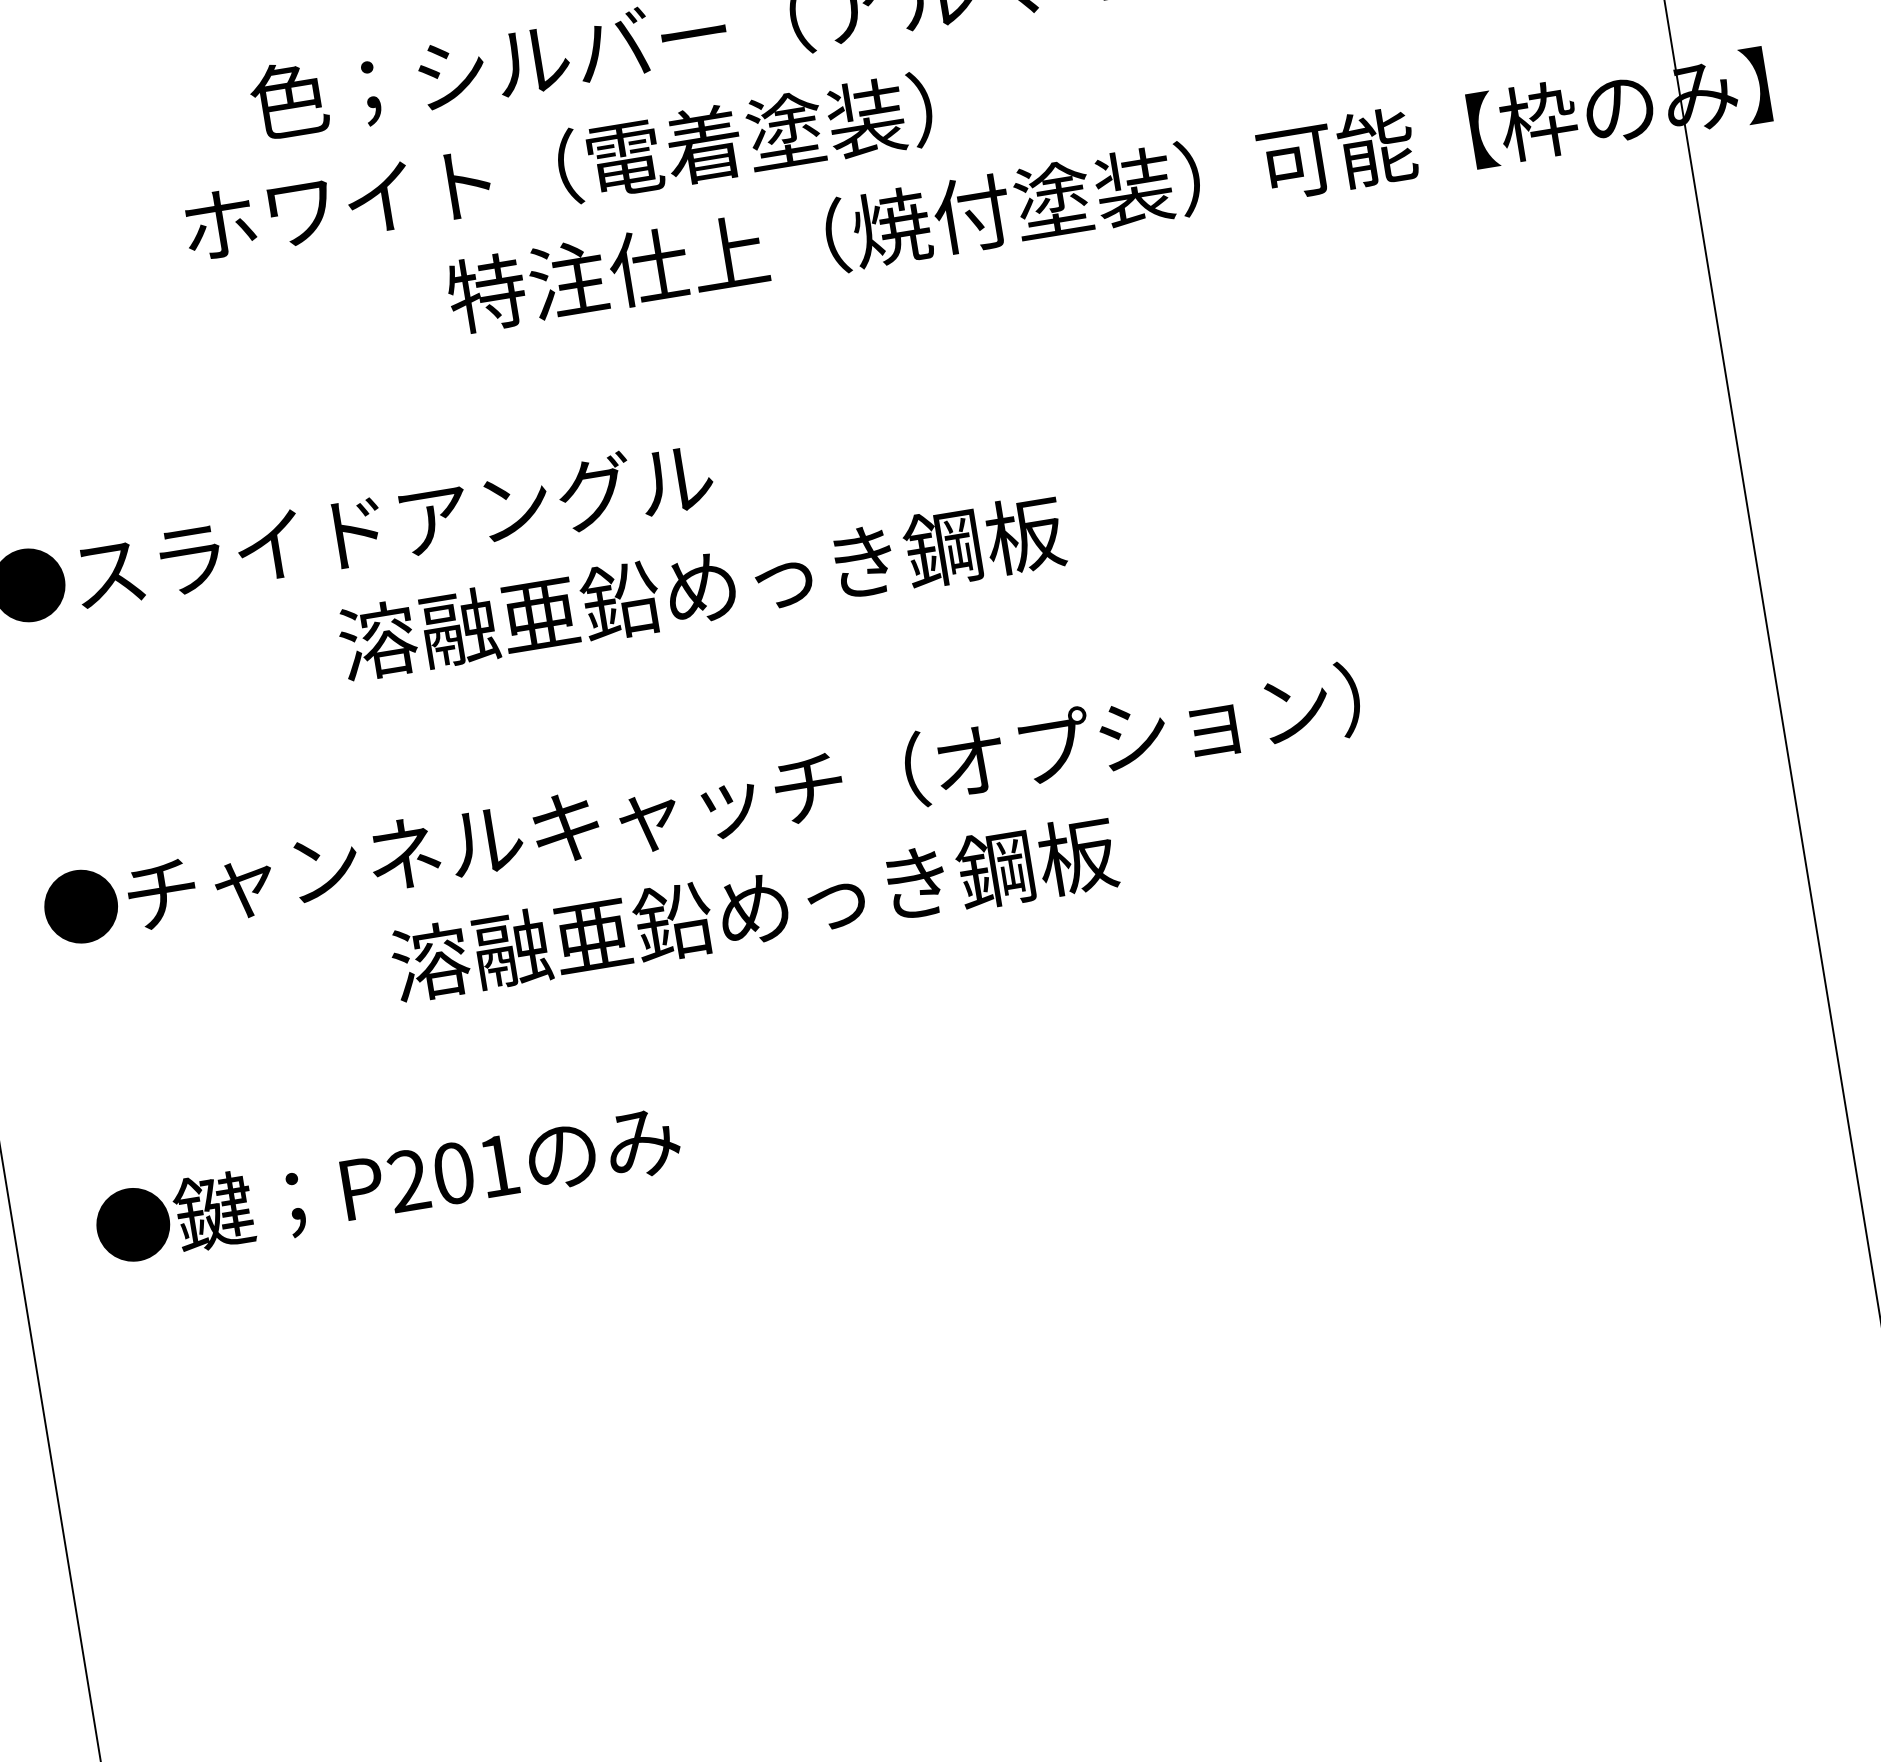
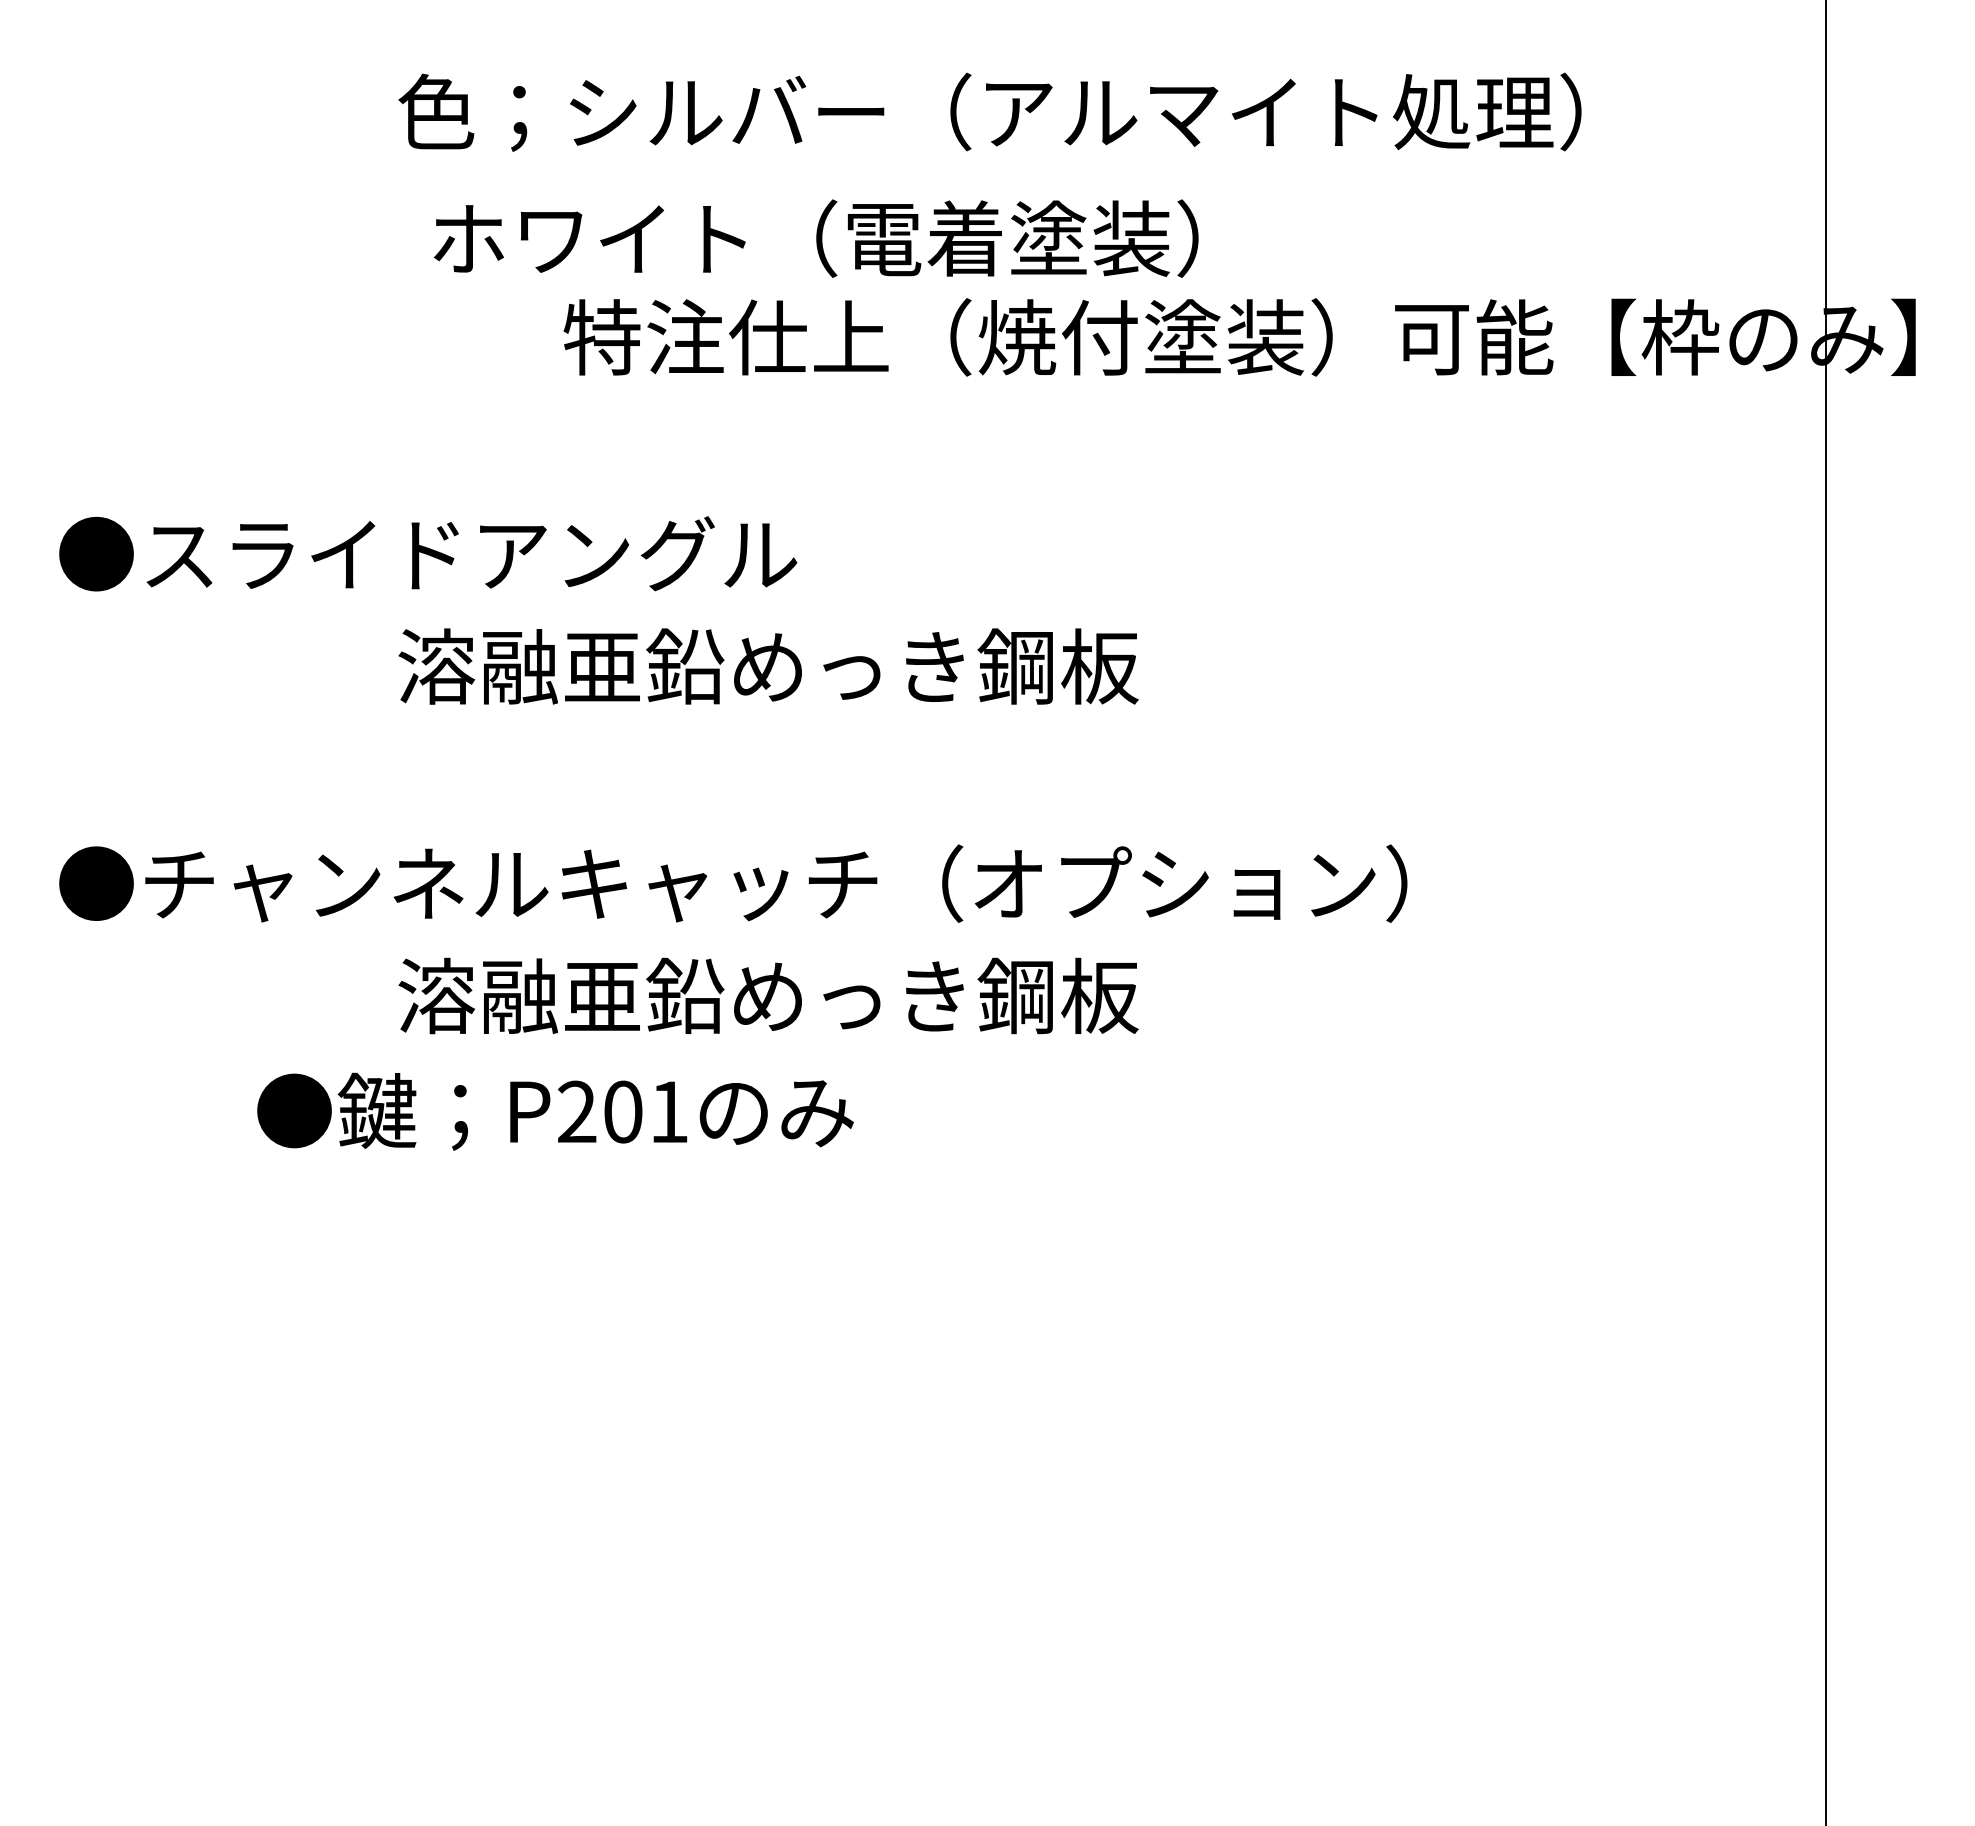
text: (557, 168) -> (815, 238), moved
text: (387, 1183) -> (555, 1111), moved

